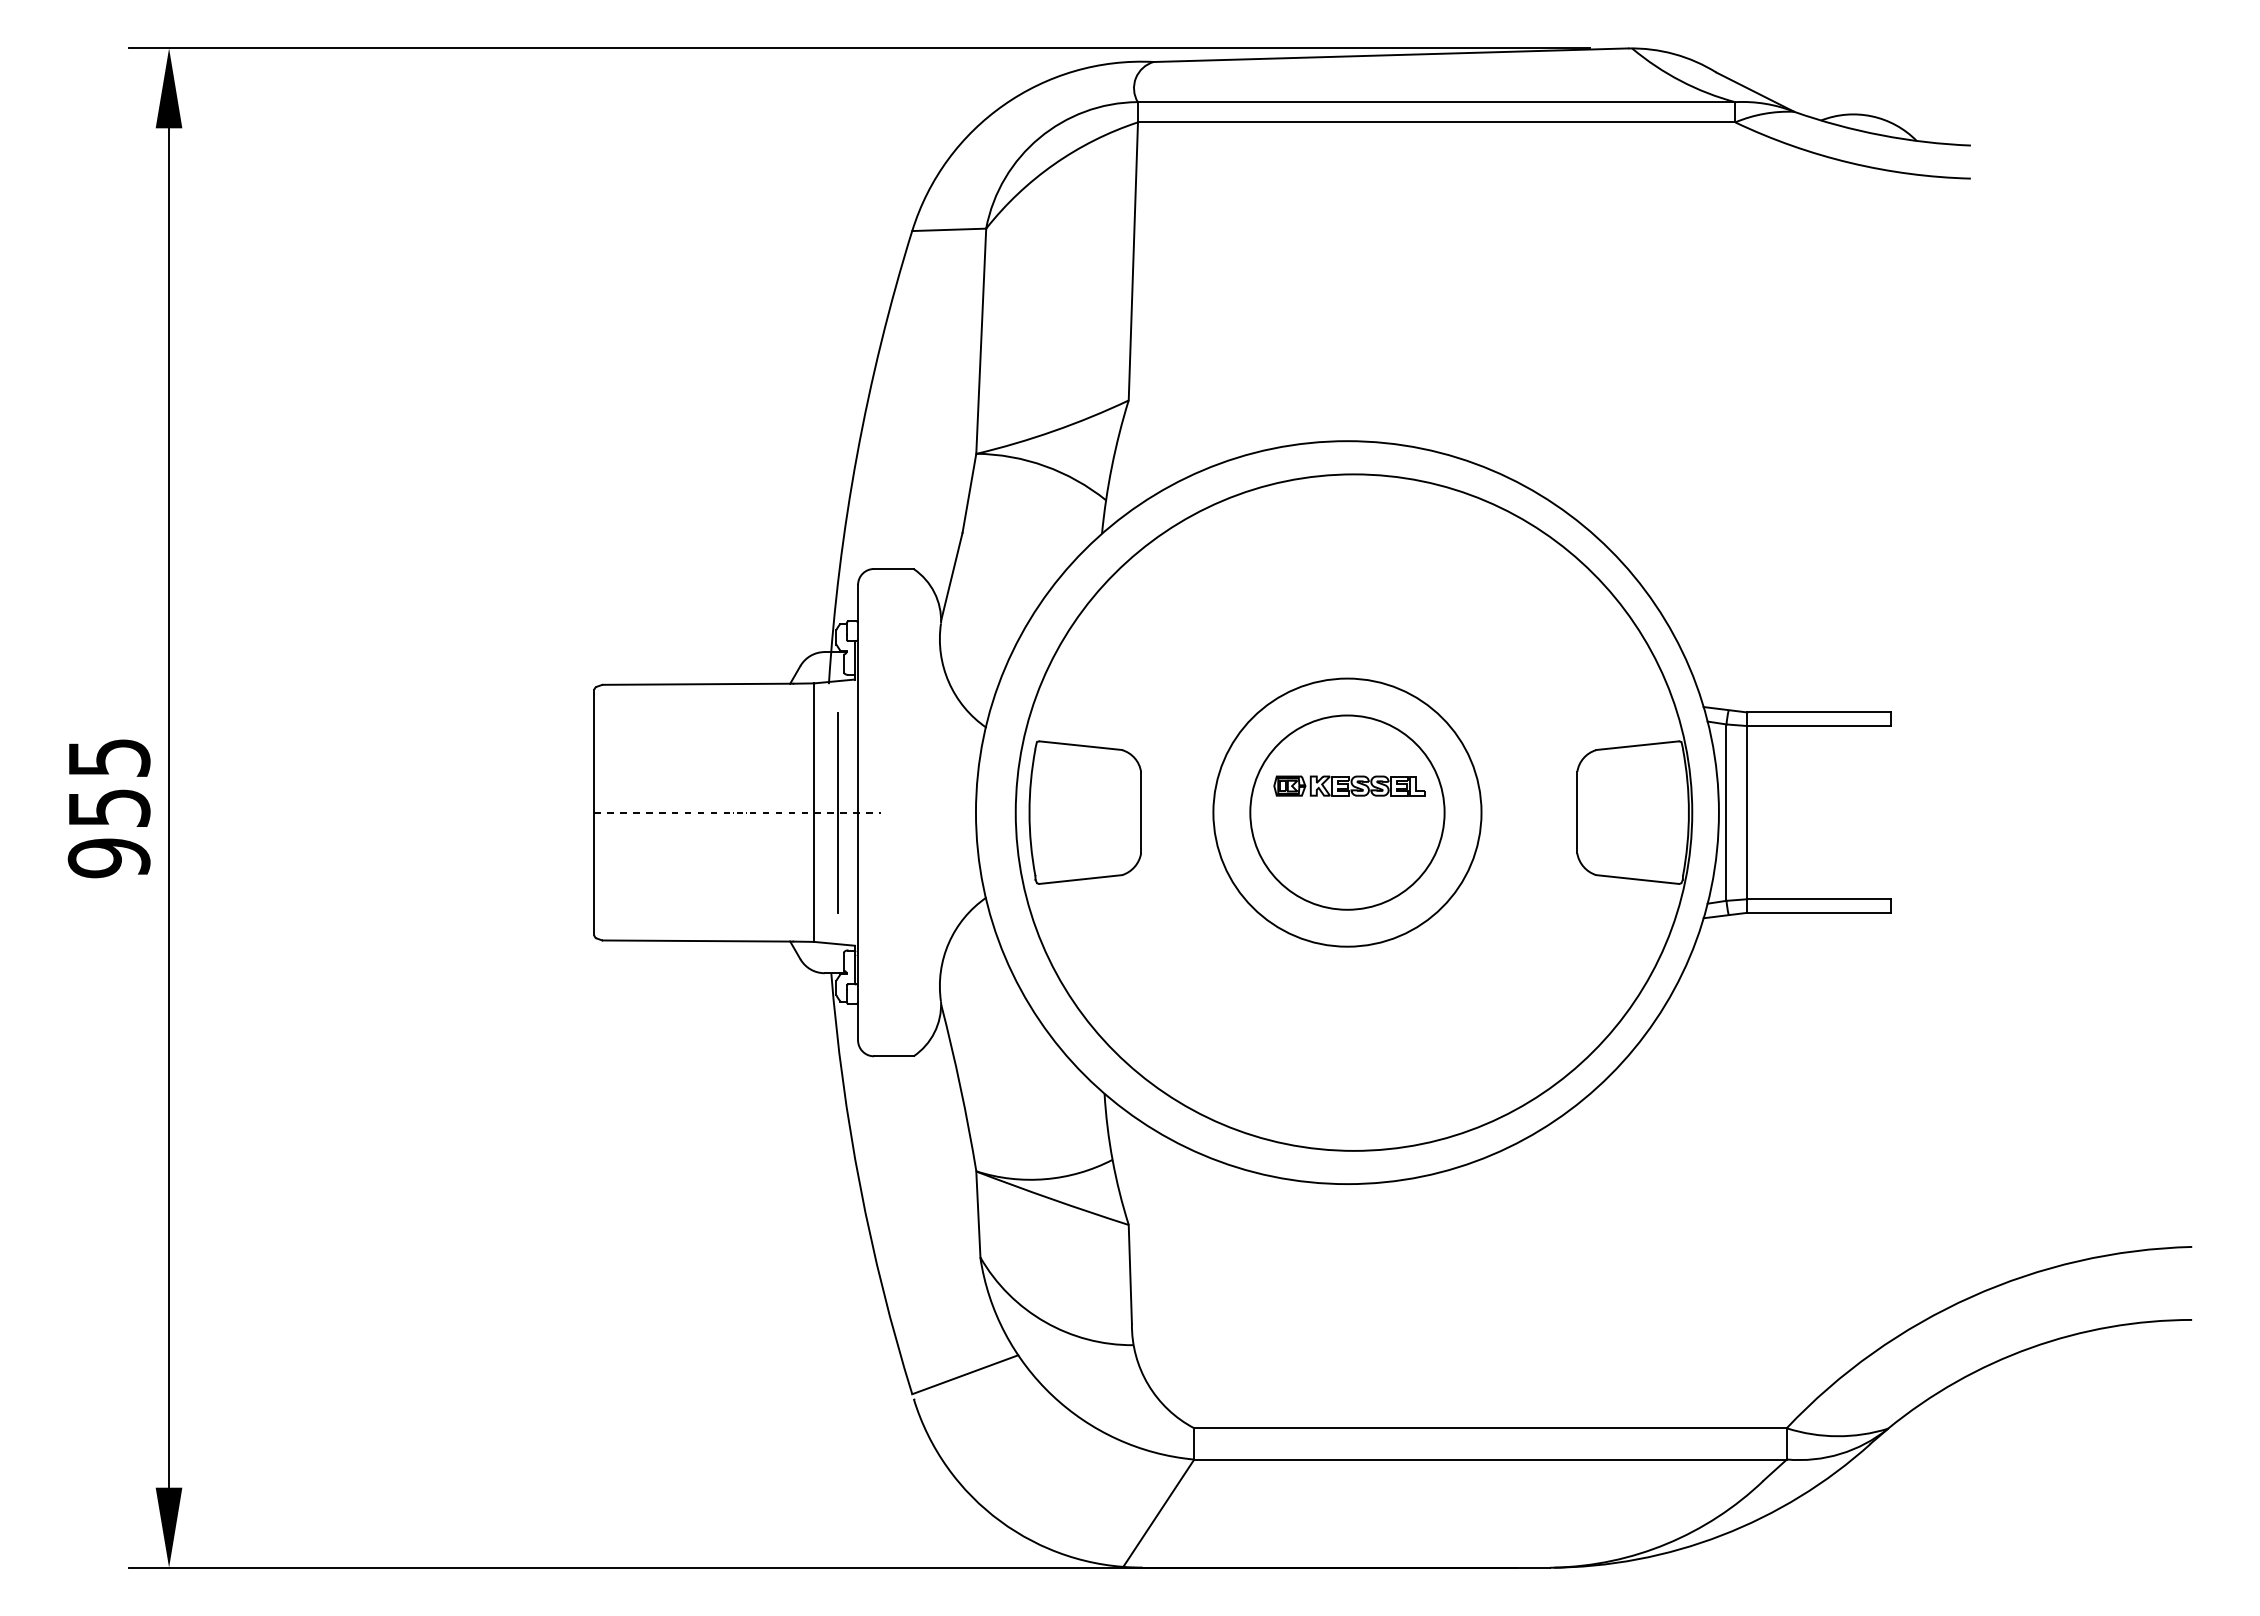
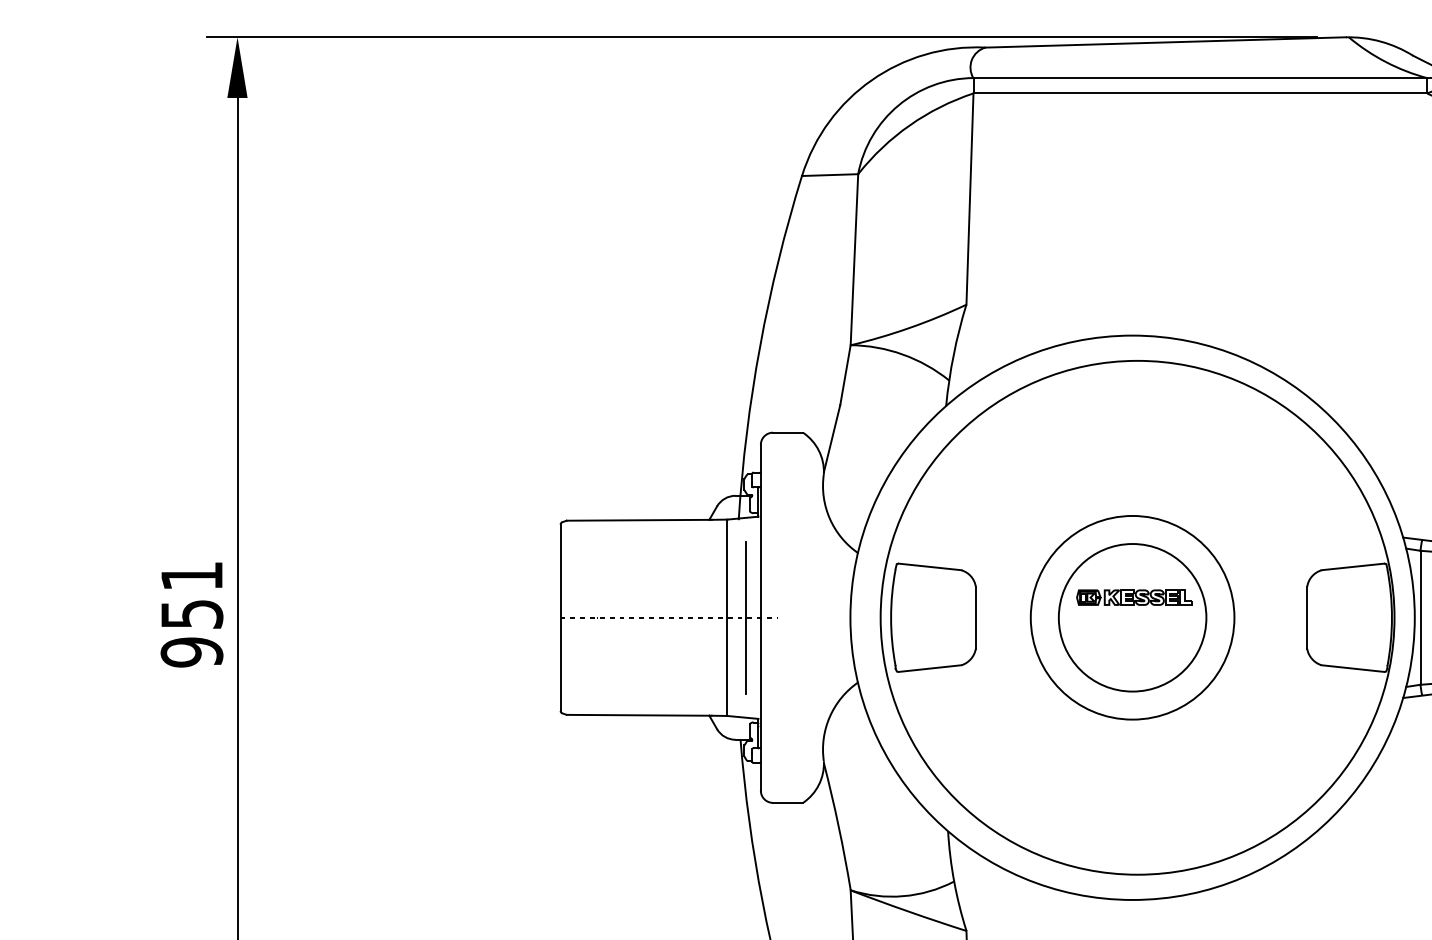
text: (109, 757) -> (192, 575), 955 -> 951

